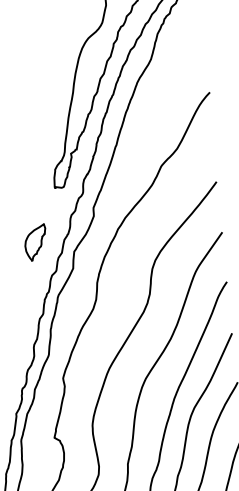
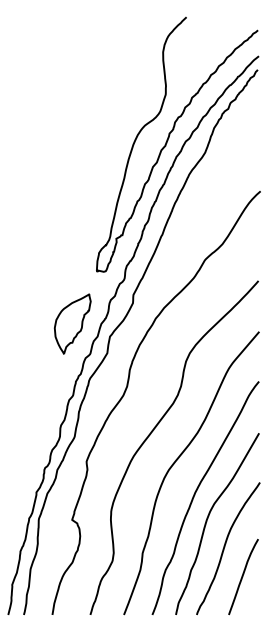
part: (35, 242) -> (72, 323), size x1.67

